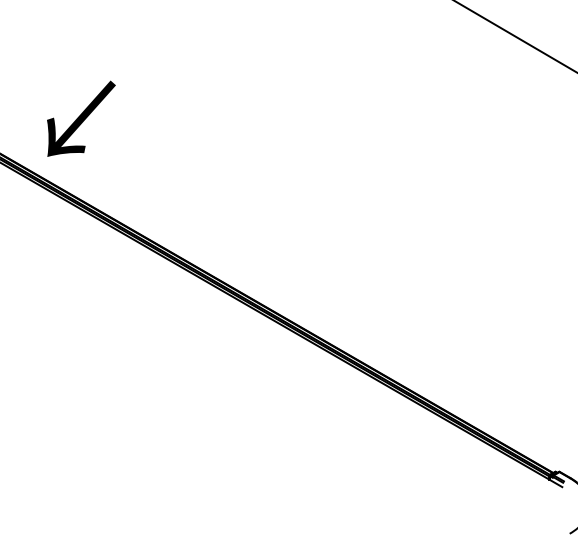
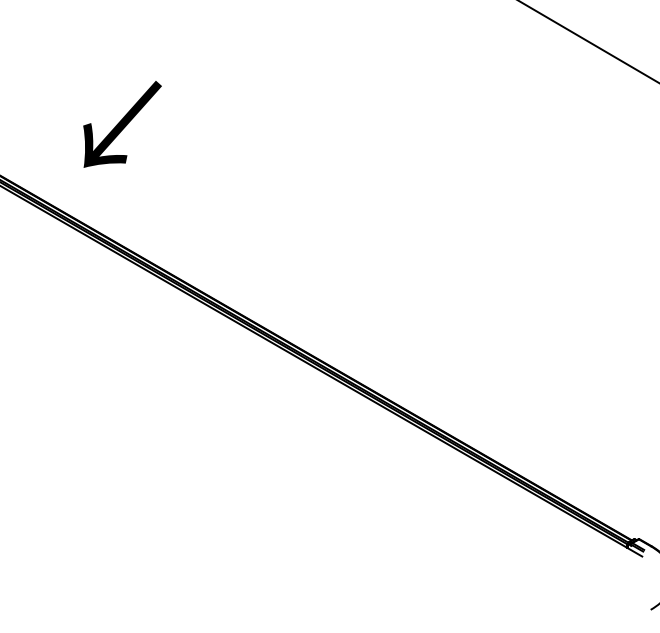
text: (81, 118) -> (122, 124), moved

